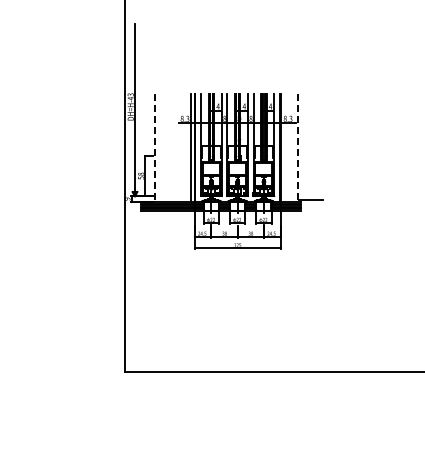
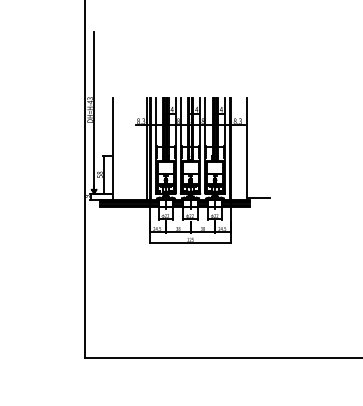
line: (154, 147) -> (112, 148), dashed -> solid
line: (298, 148) -> (247, 148), dashed -> solid

